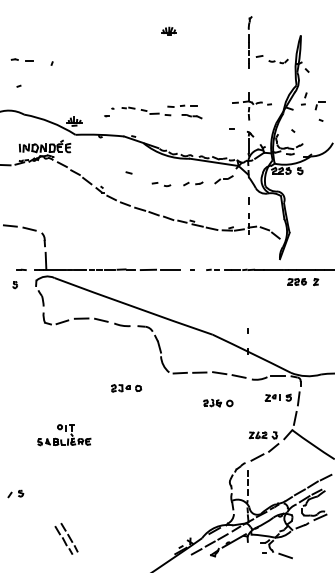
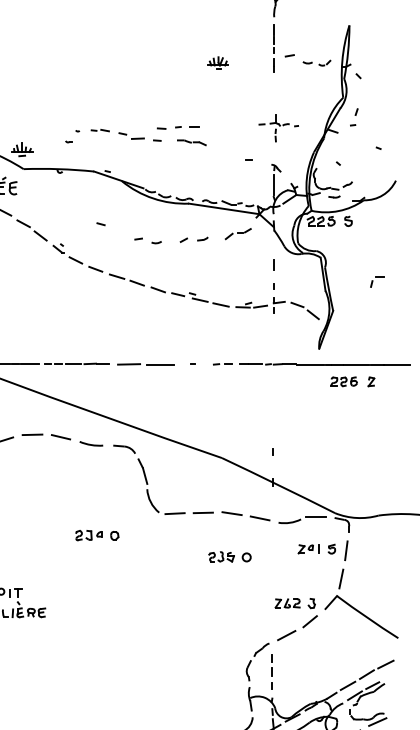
part: (168, 30) -> (217, 61), moved
part: (319, 105) -> (376, 281), moved
part: (251, 106) -> (278, 128), size x0.7

